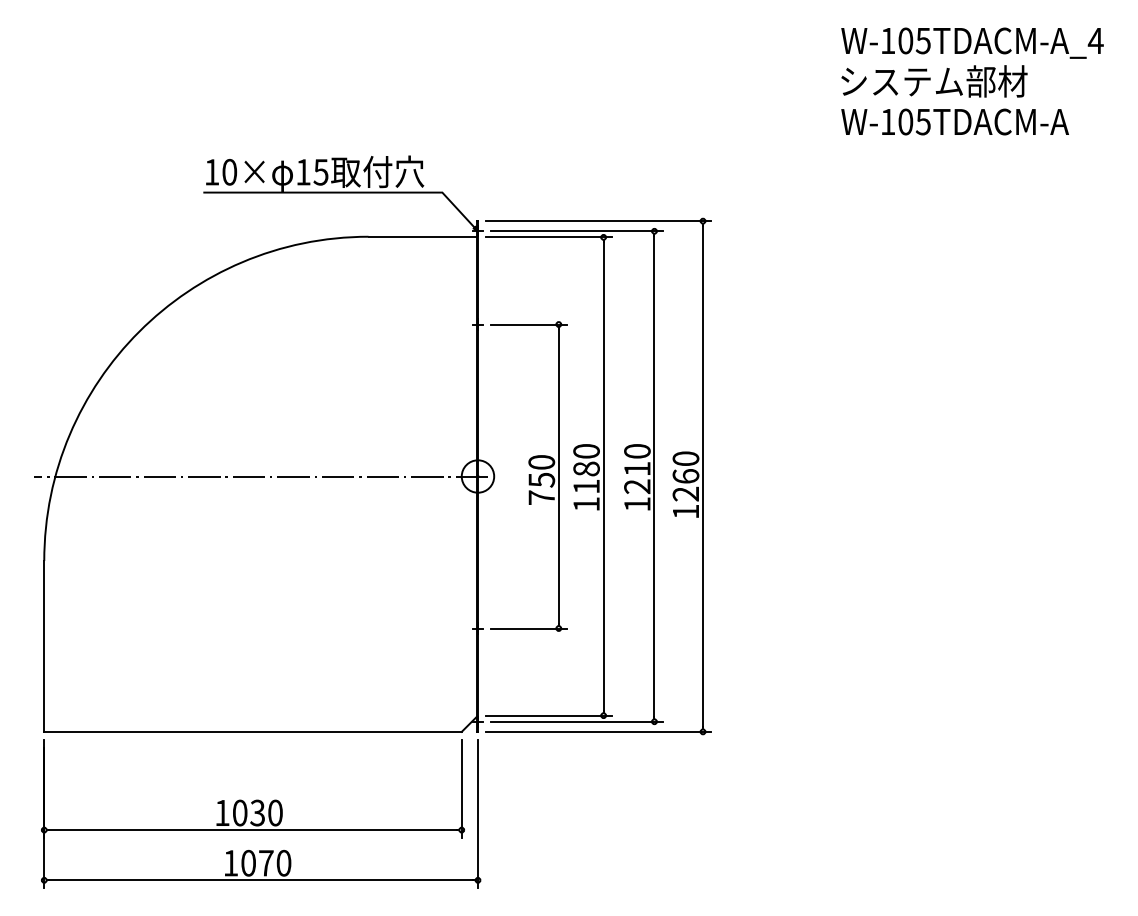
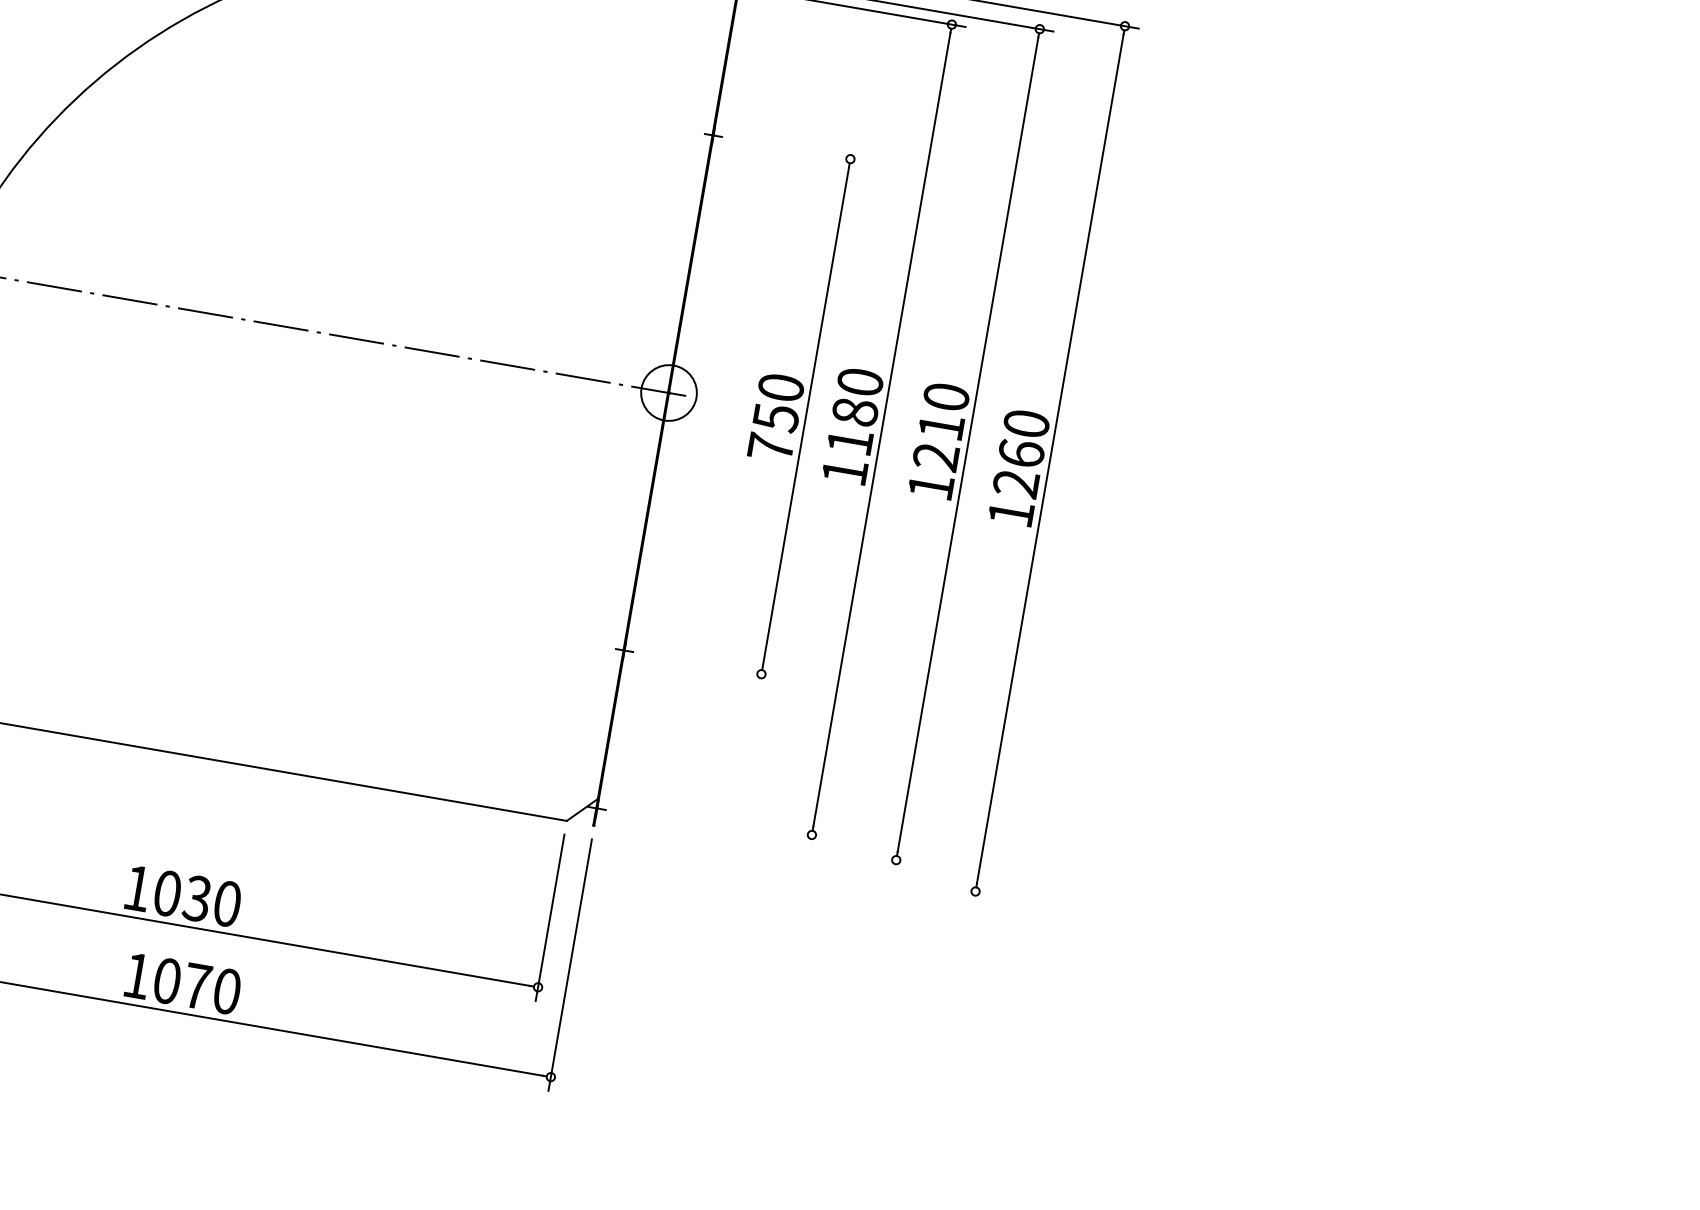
line: (528, 324) -> (799, 150), removed
line: (528, 628) -> (710, 665), removed
line: (548, 715) -> (718, 818), removed
line: (576, 721) -> (764, 836), removed
line: (598, 731) -> (798, 860), removed

